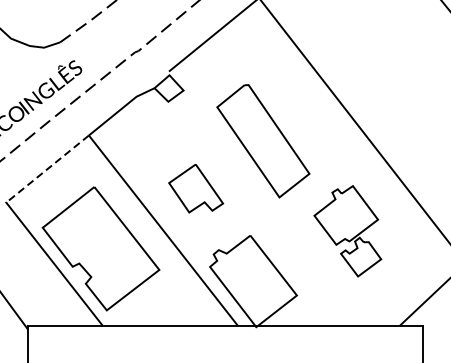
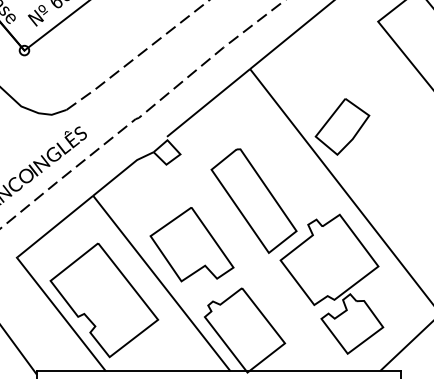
part: (359, 60) -> (342, 126), added
line: (48, 168) -> (55, 226), dashed -> solid
part: (195, 188) -> (191, 244), size x1.67
part: (347, 230) -> (331, 283), size x1.67

